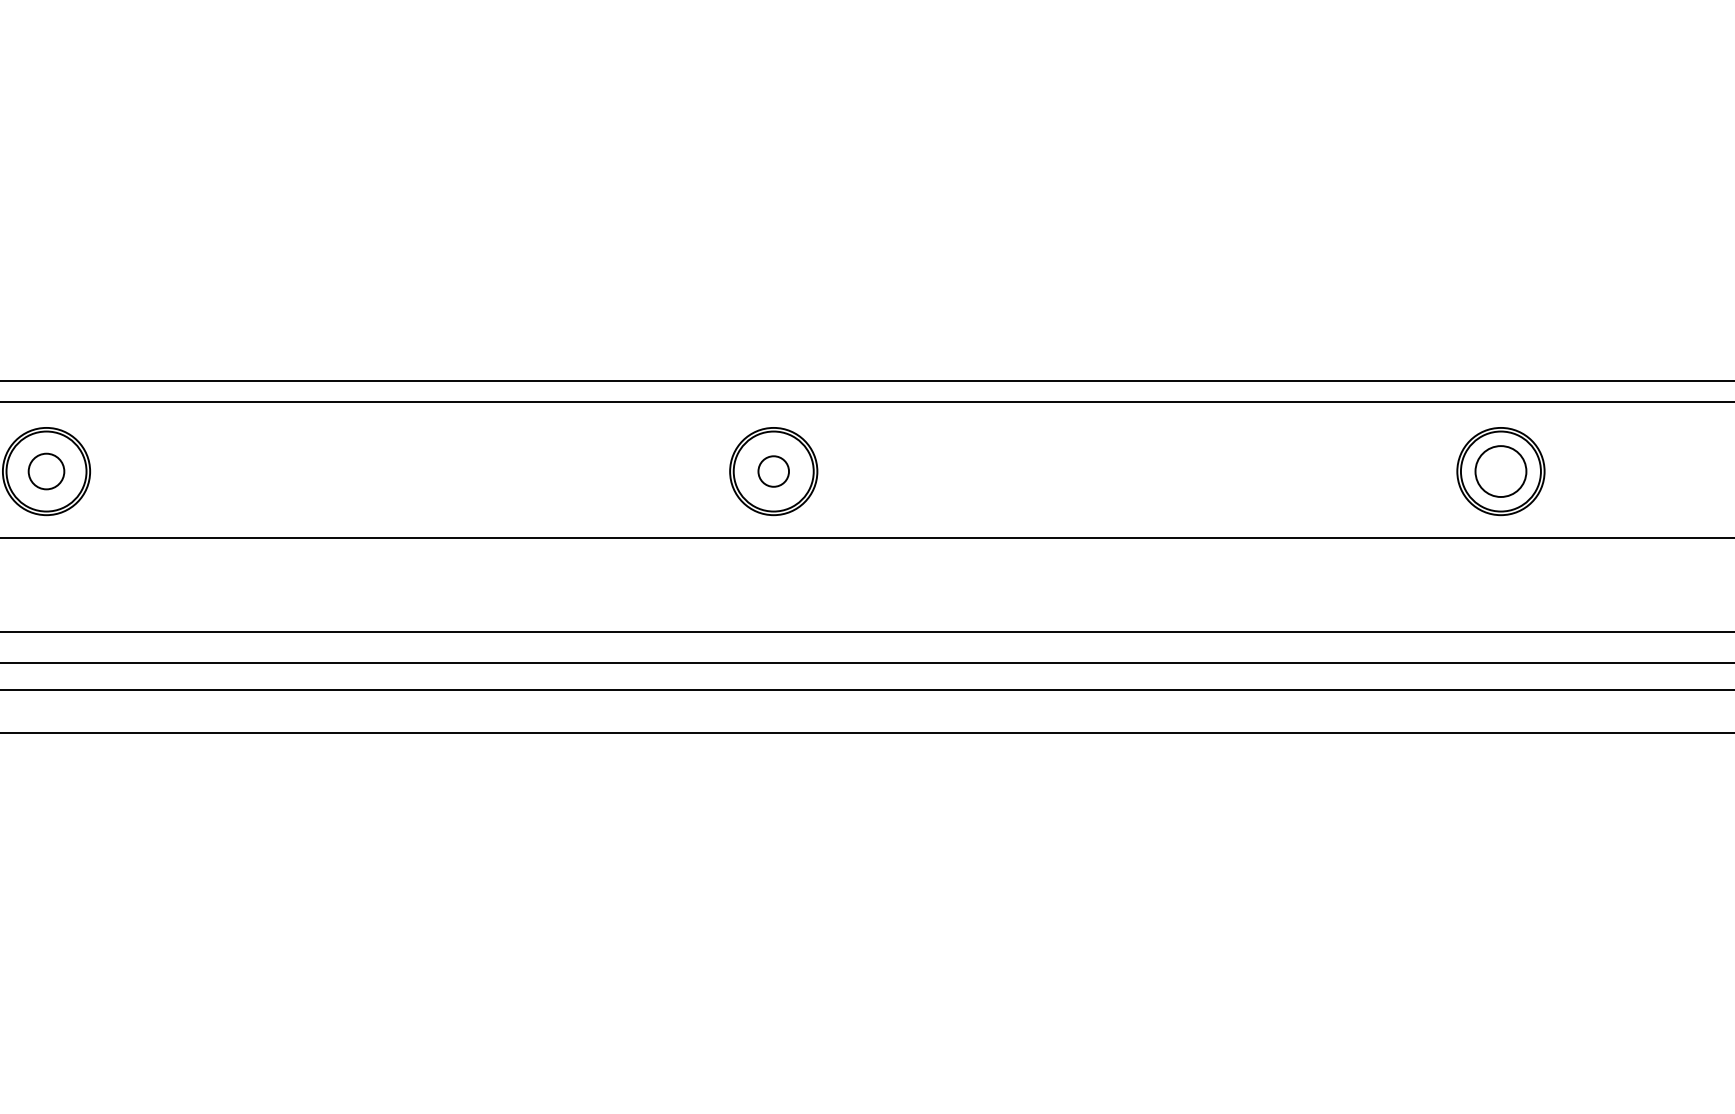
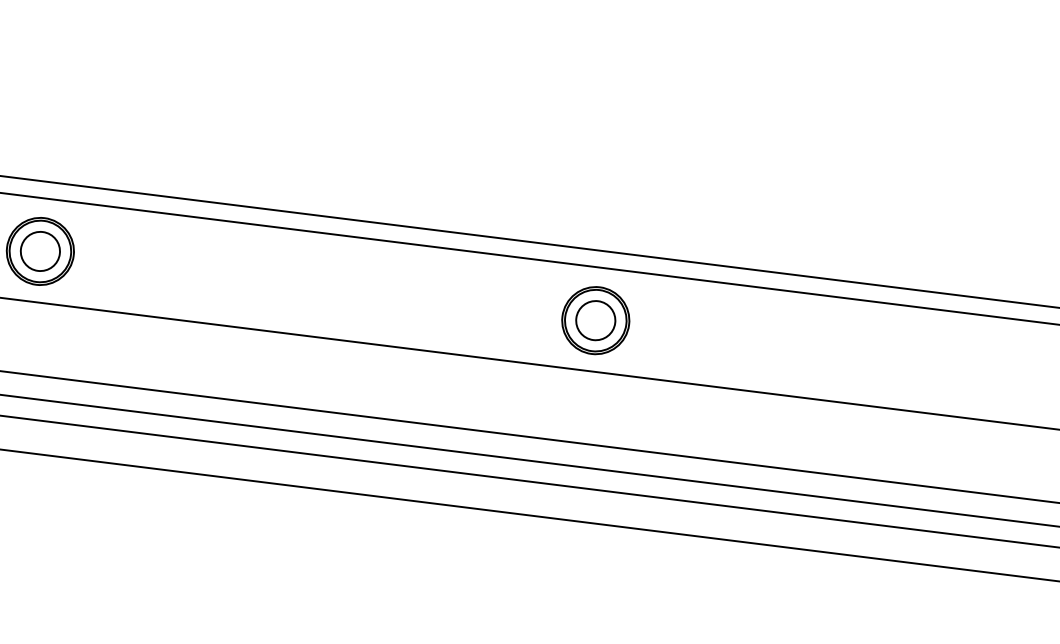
circle: (46, 471) -> (40, 251), size x1.43
circle: (773, 471) -> (595, 320), size x1.67

